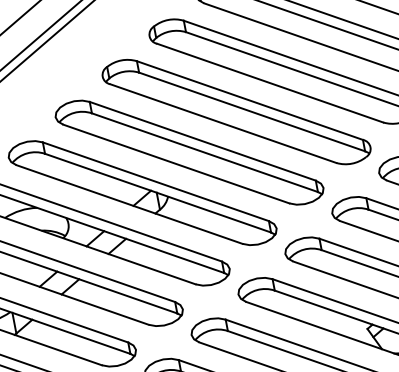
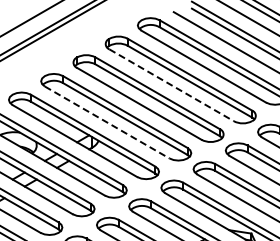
line: (270, 83) -> (171, 85), solid -> dashed
line: (176, 163) -> (107, 122), solid -> dashed

